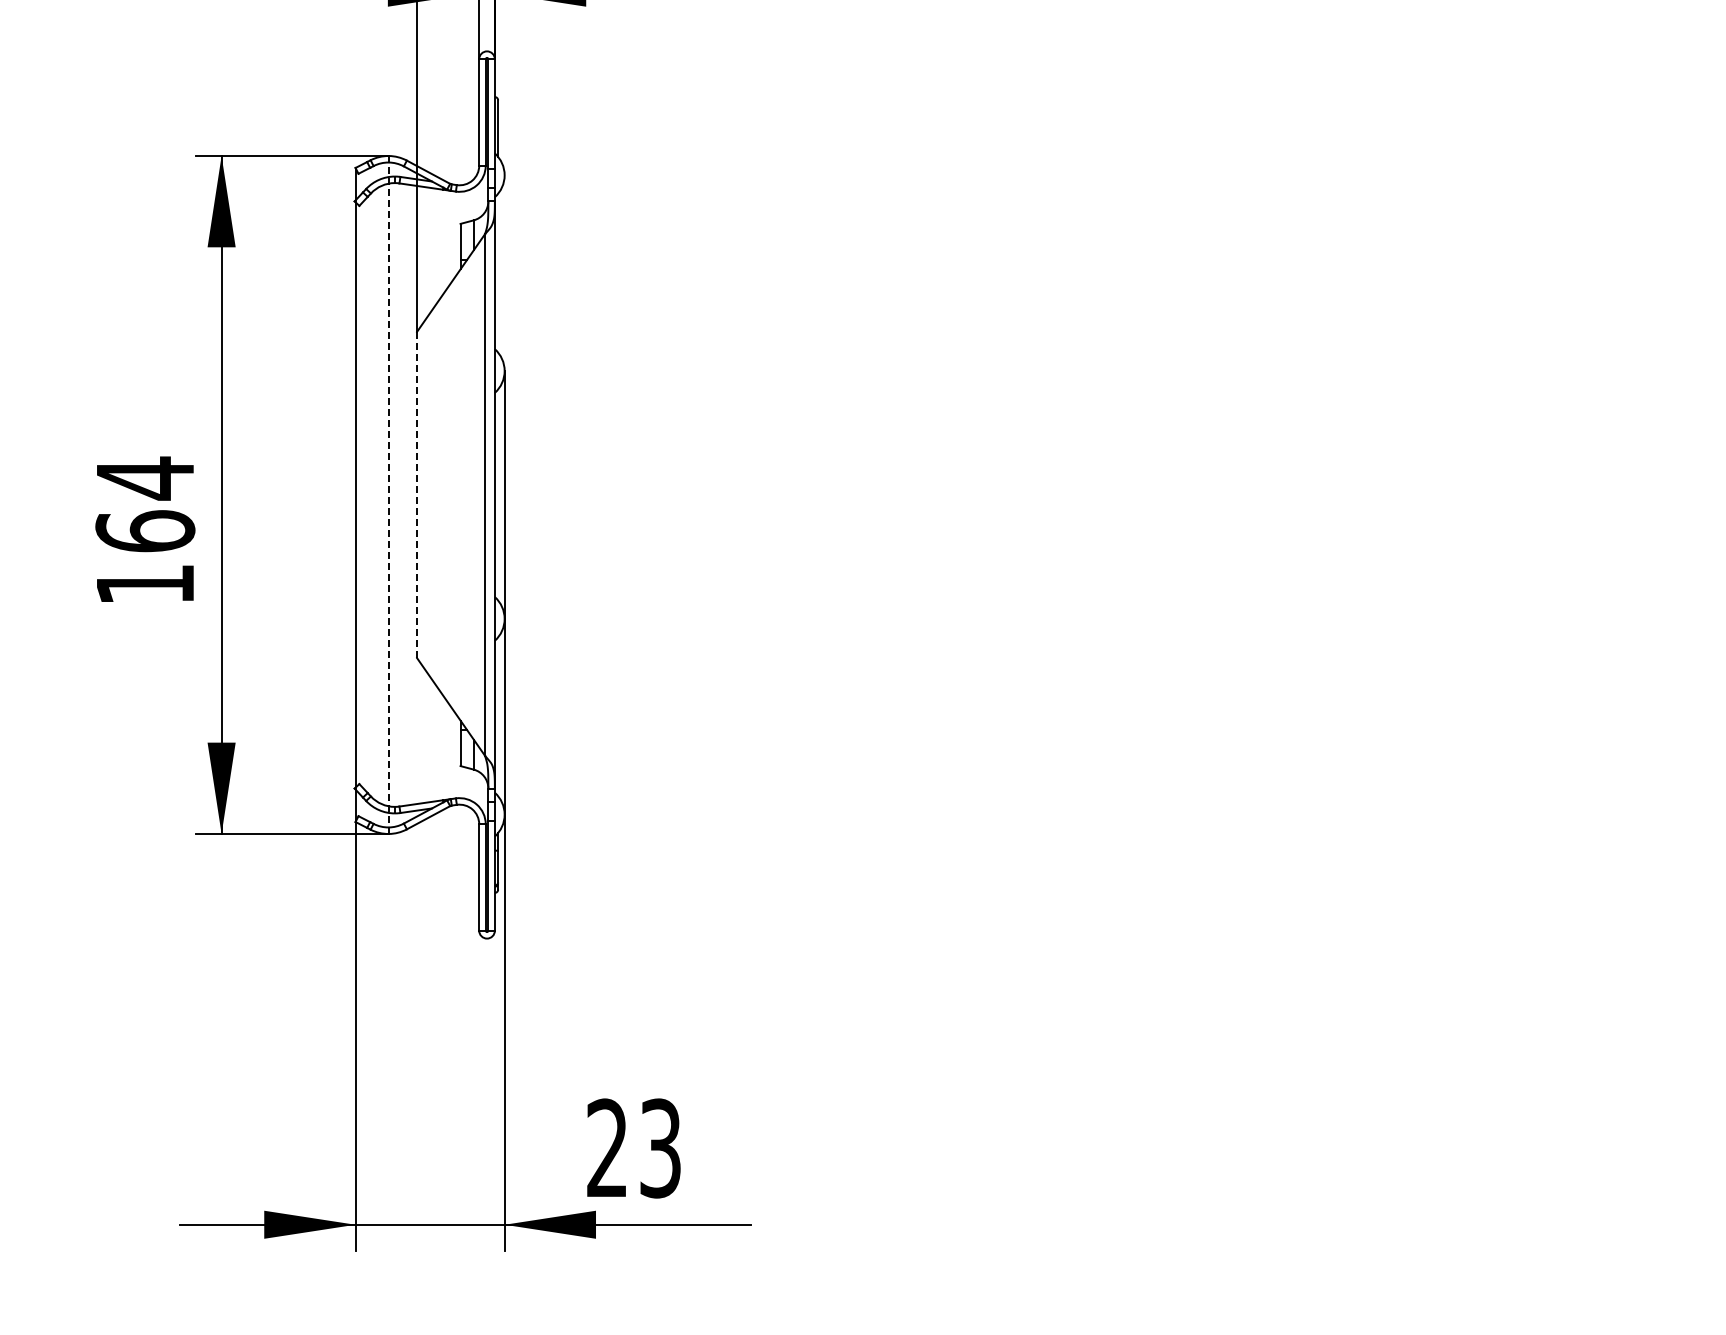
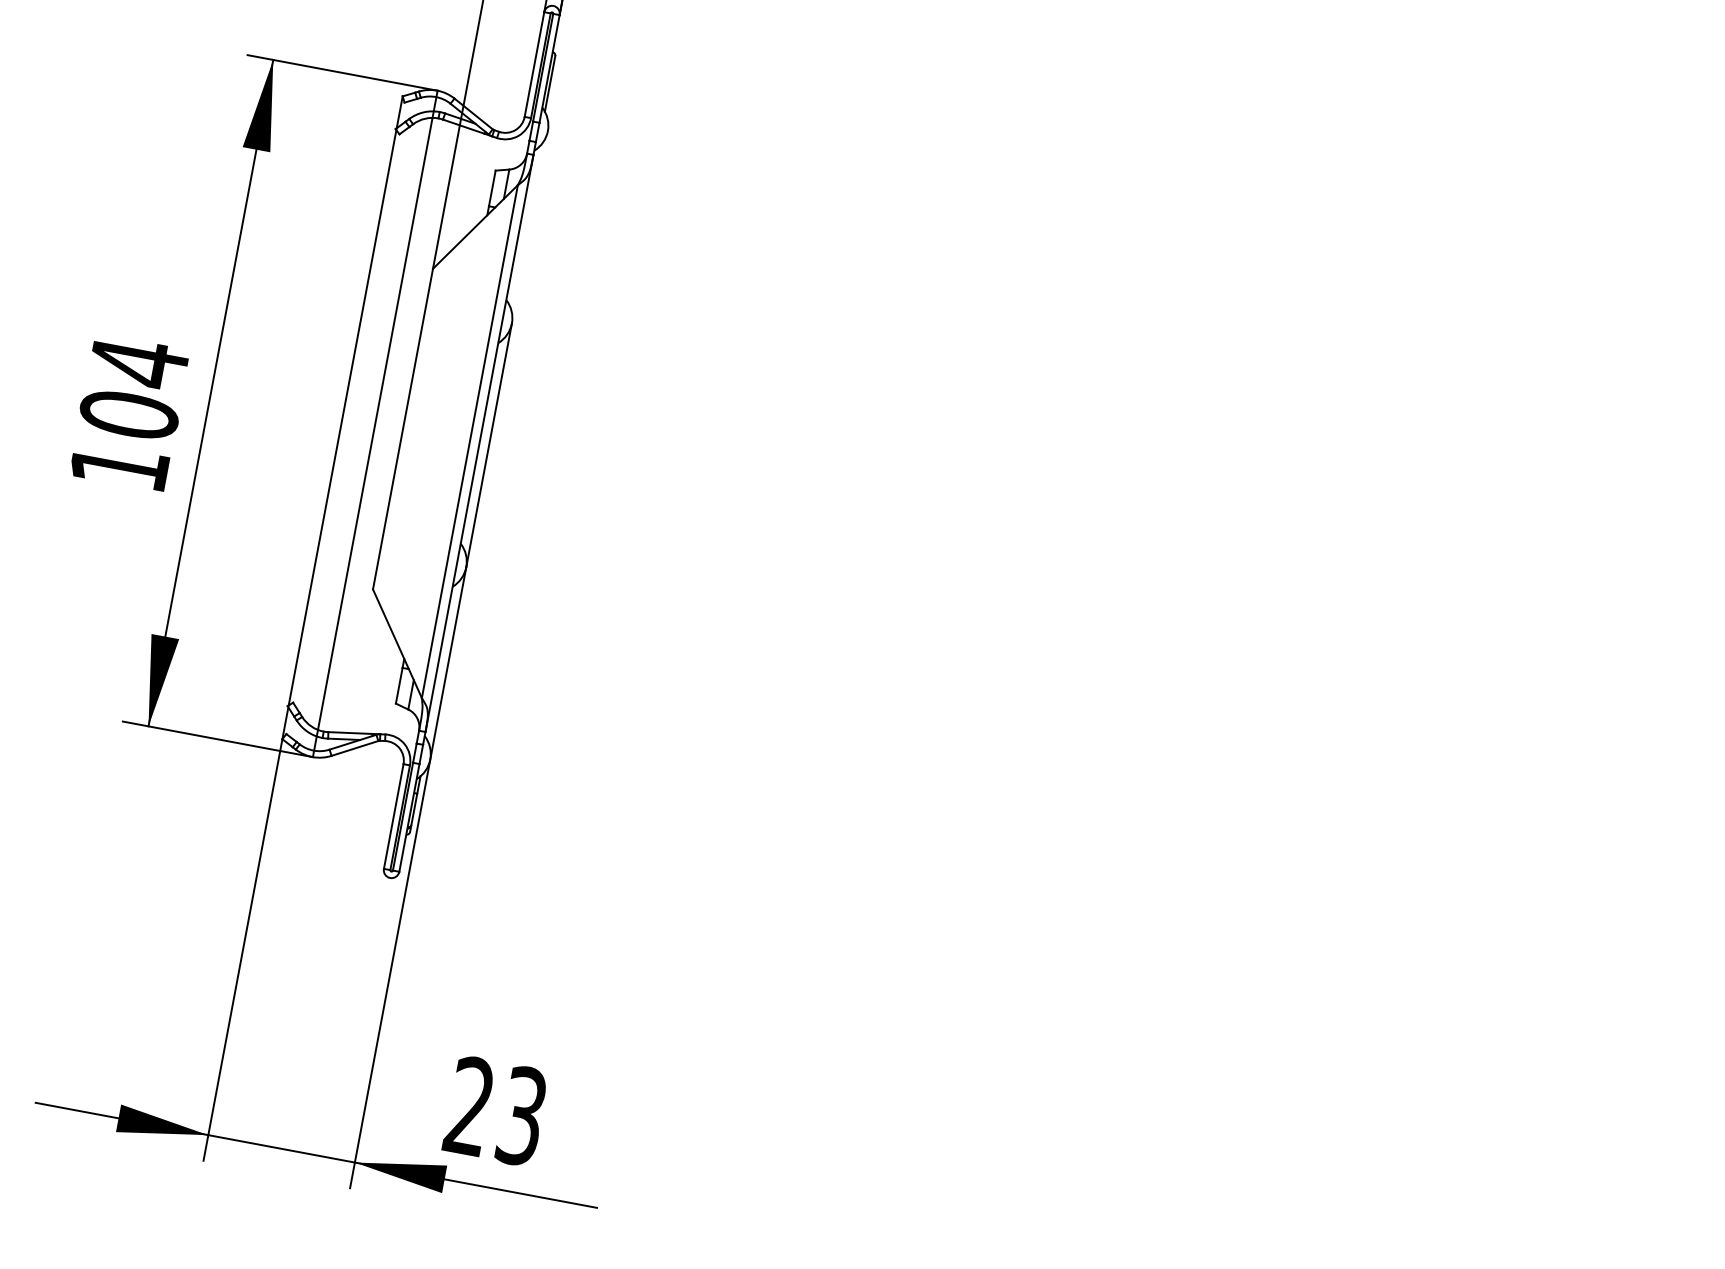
line: (388, 495) -> (374, 424), dashed -> solid
line: (417, 495) -> (403, 429), dashed -> solid
text: (145, 531) -> (129, 415), 164 -> 104

